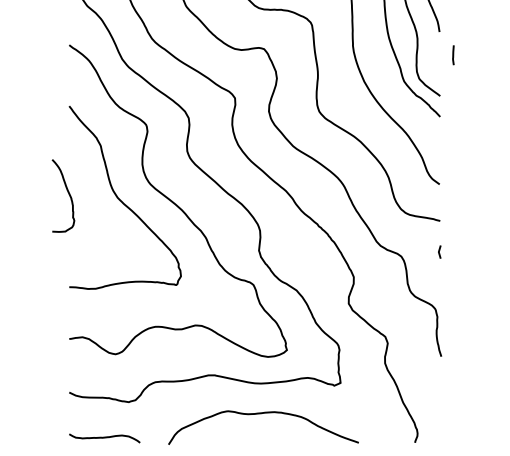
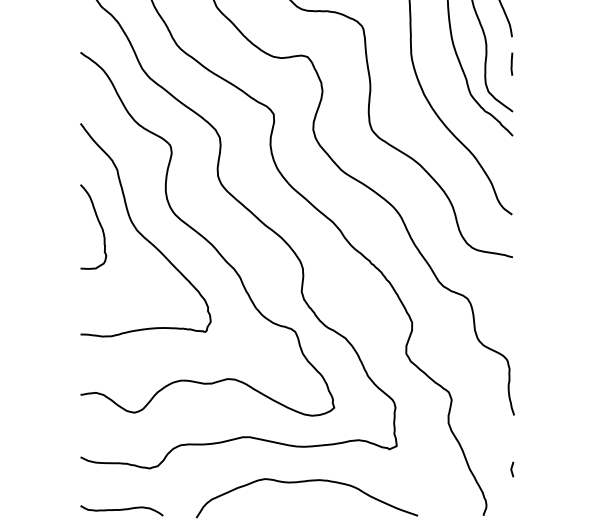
line: (453, 55) -> (512, 64), moved
curve: (67, 192) -> (98, 222), moved
line: (439, 251) -> (512, 468), moved

